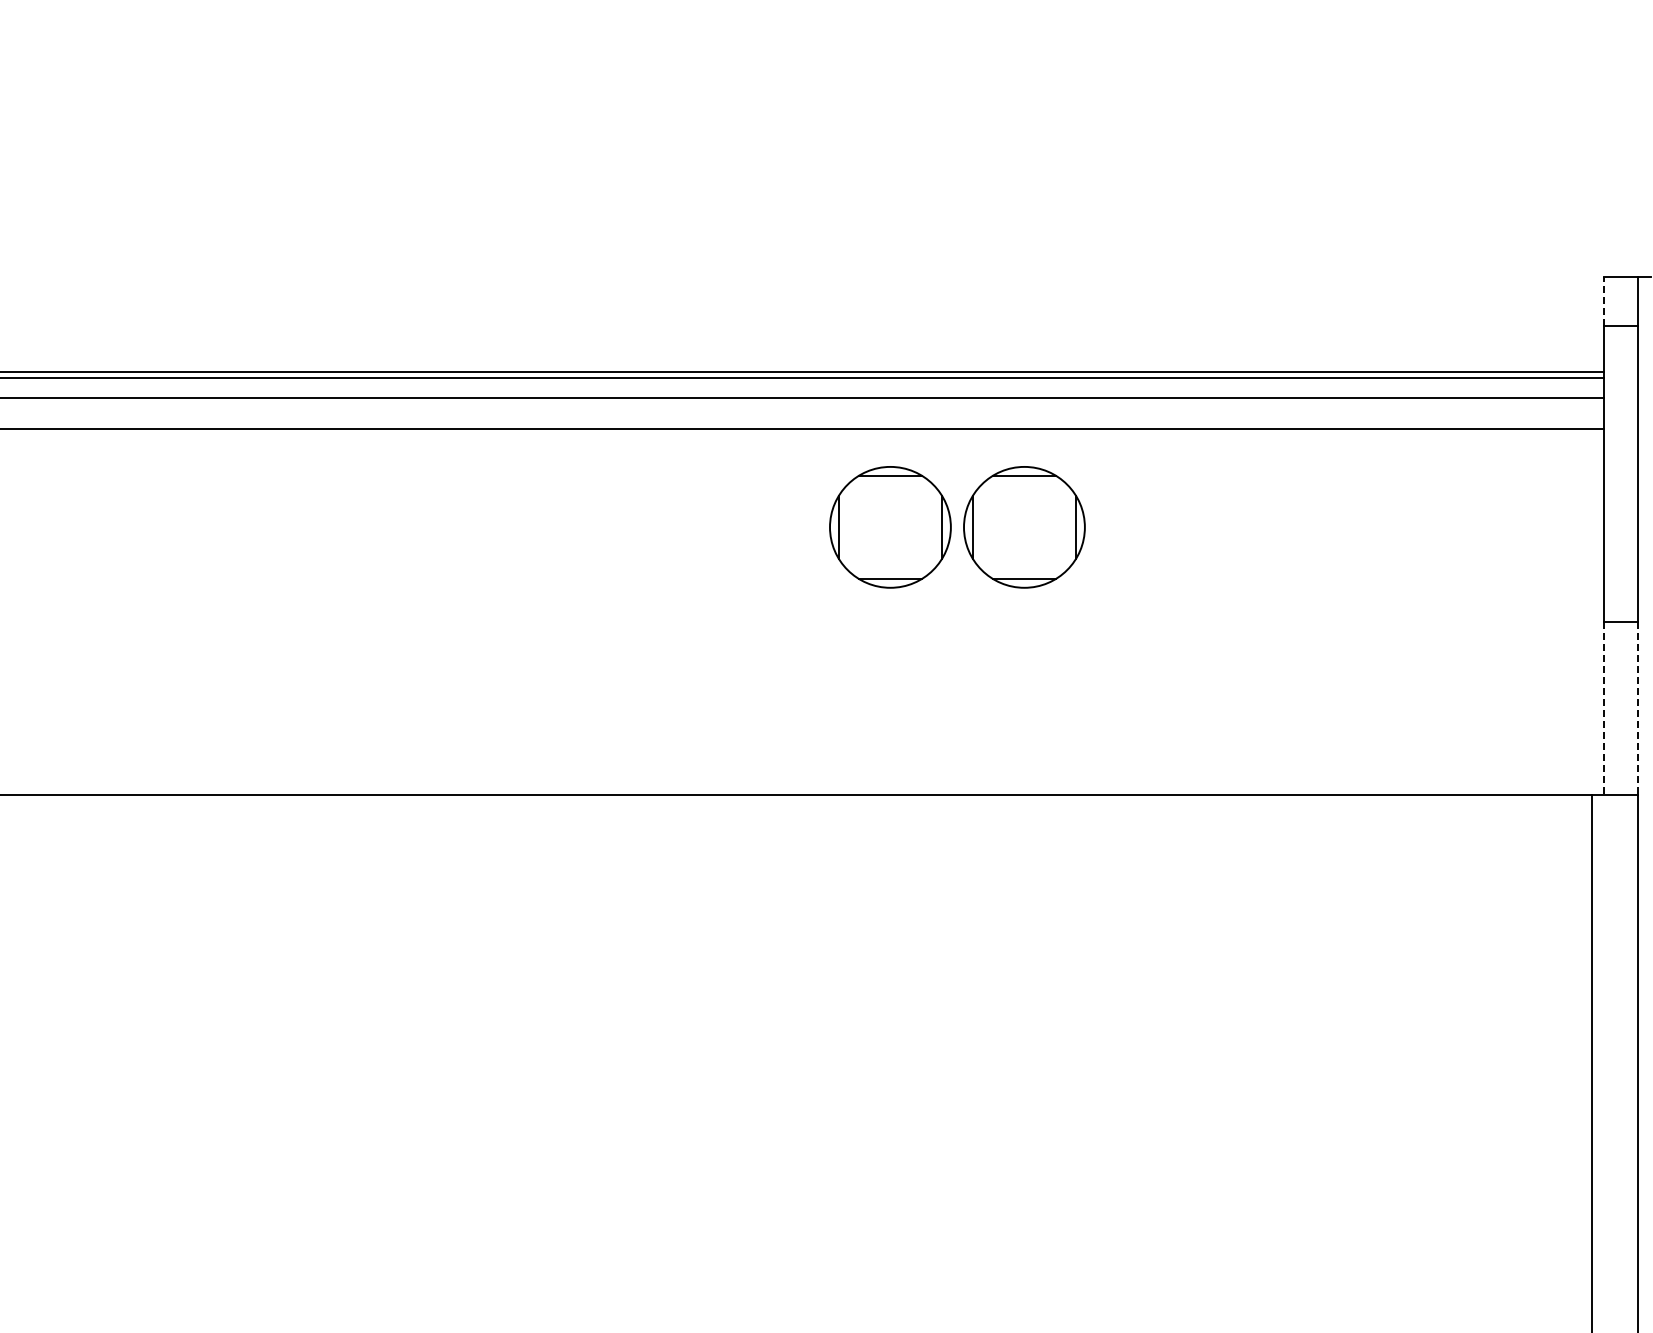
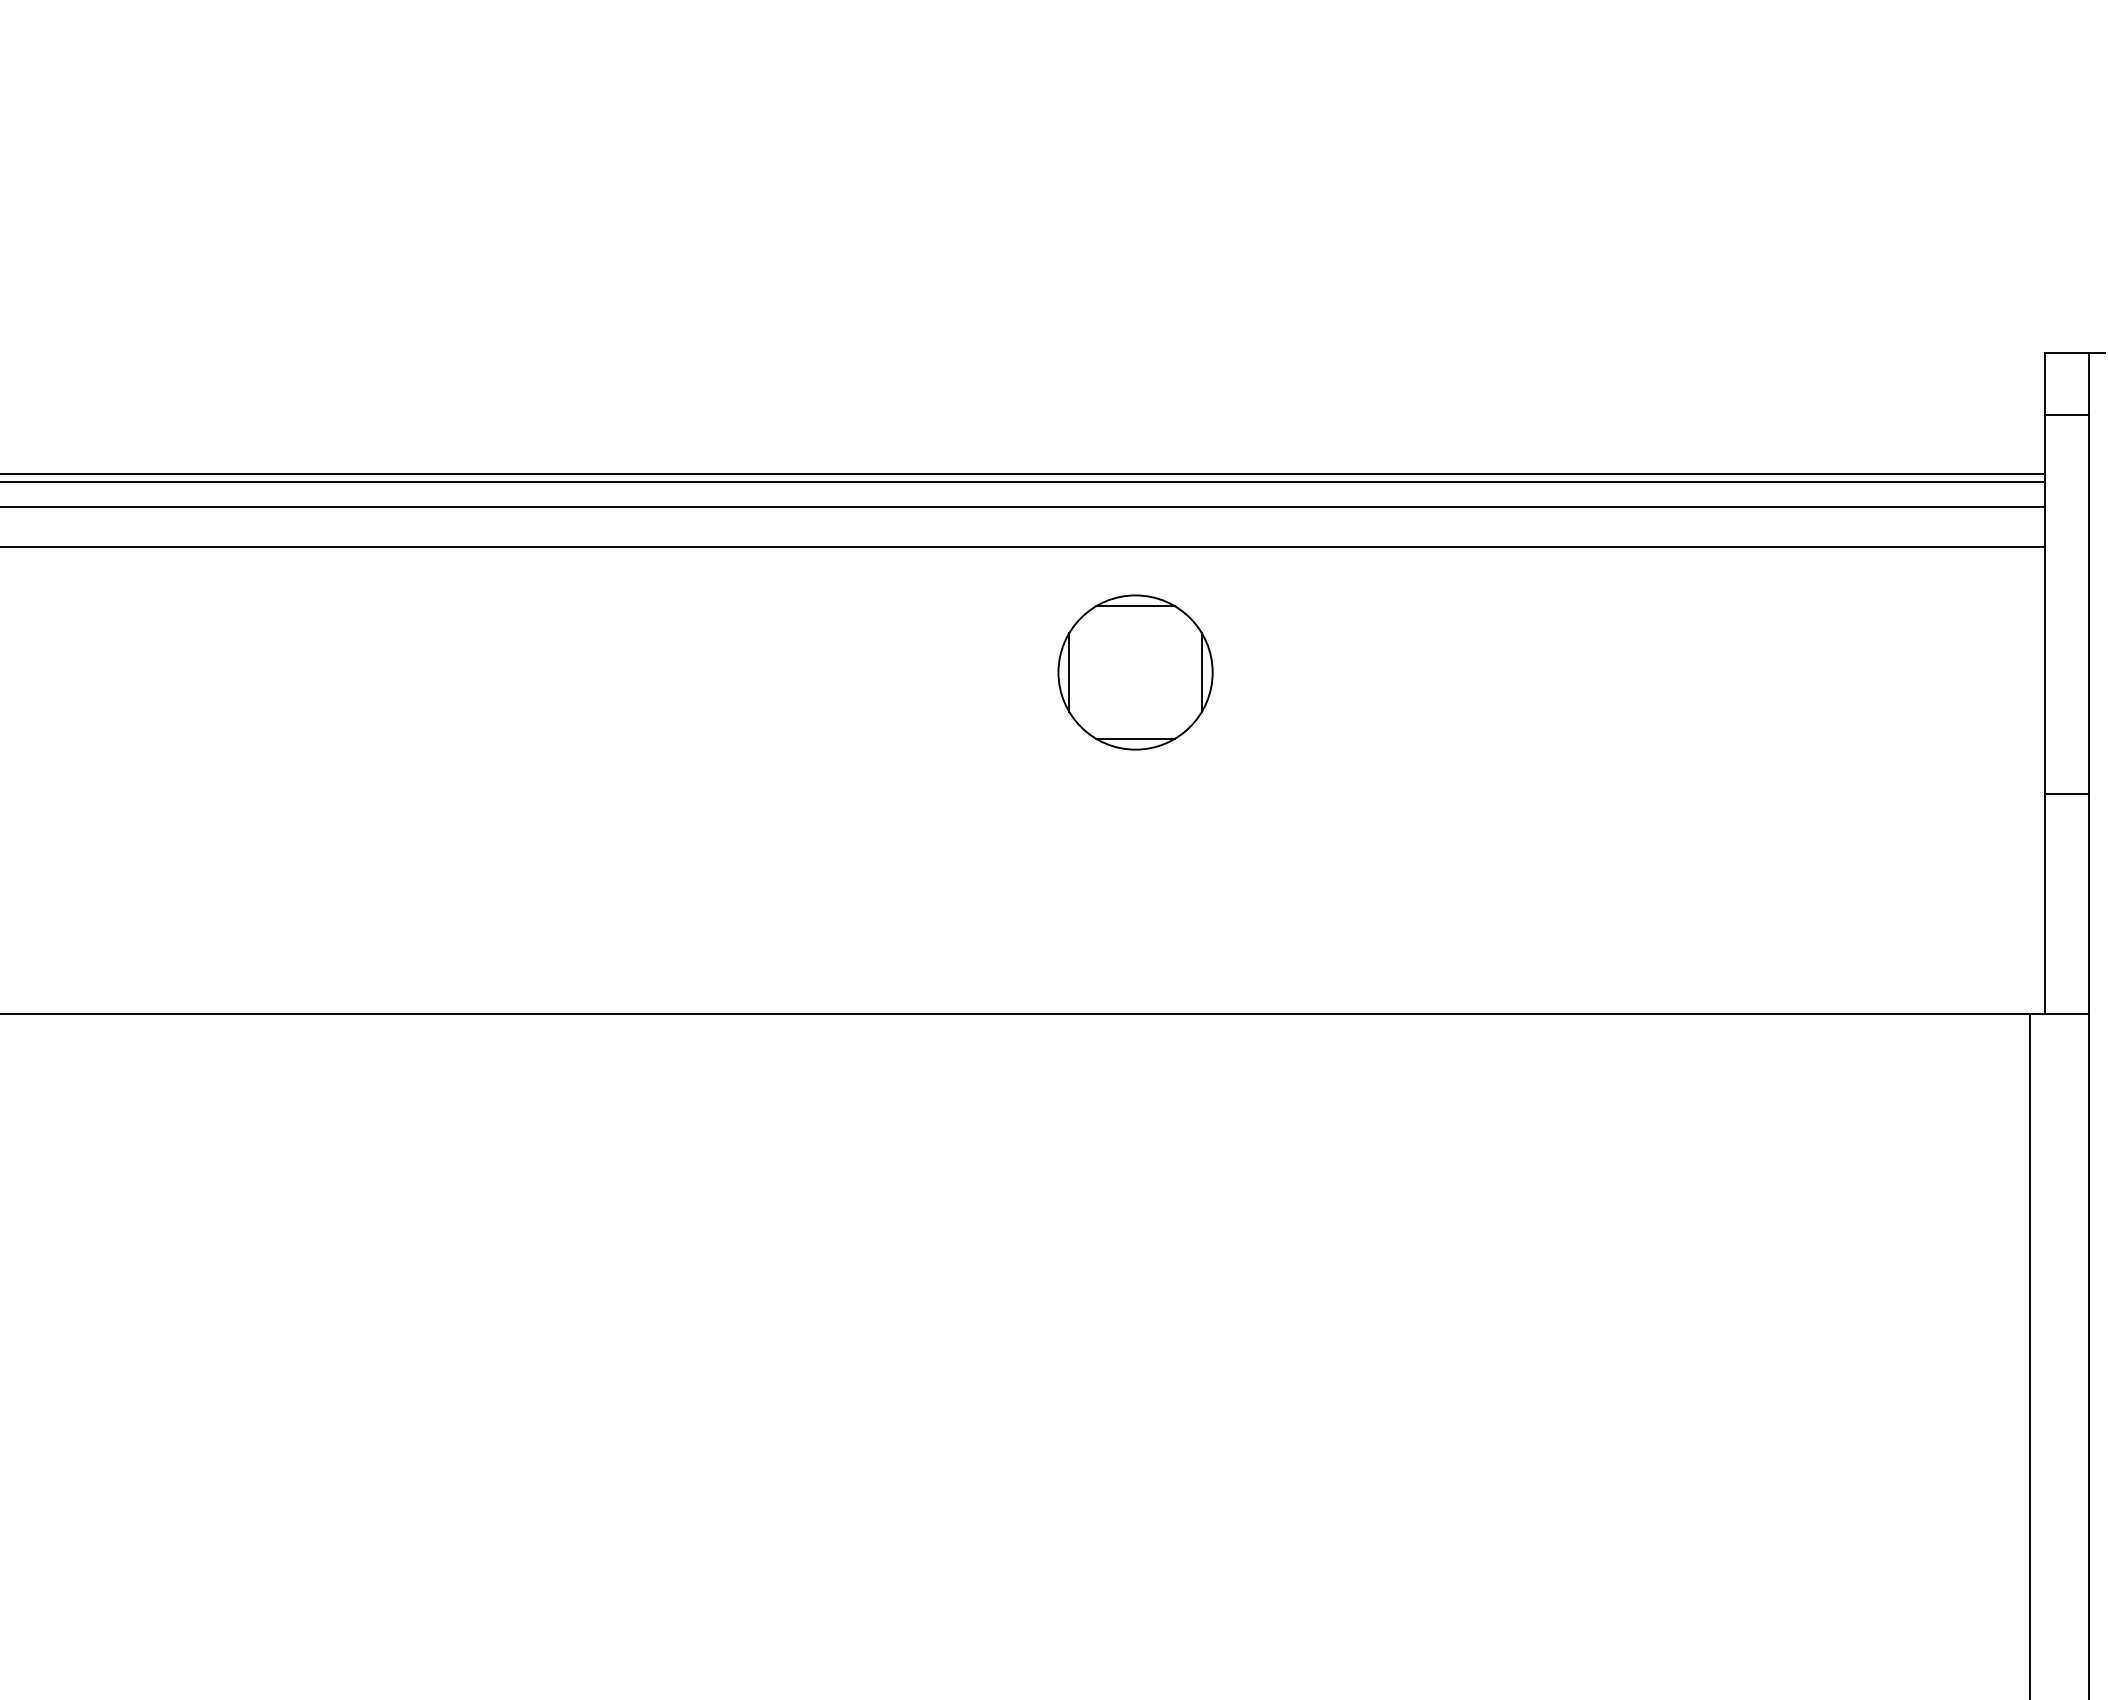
line: (1603, 300) -> (2045, 383), dashed -> solid
part: (1024, 527) -> (1306, 672), removed
line: (1603, 709) -> (2045, 904), dashed -> solid
line: (1638, 709) -> (2089, 904), dashed -> solid

